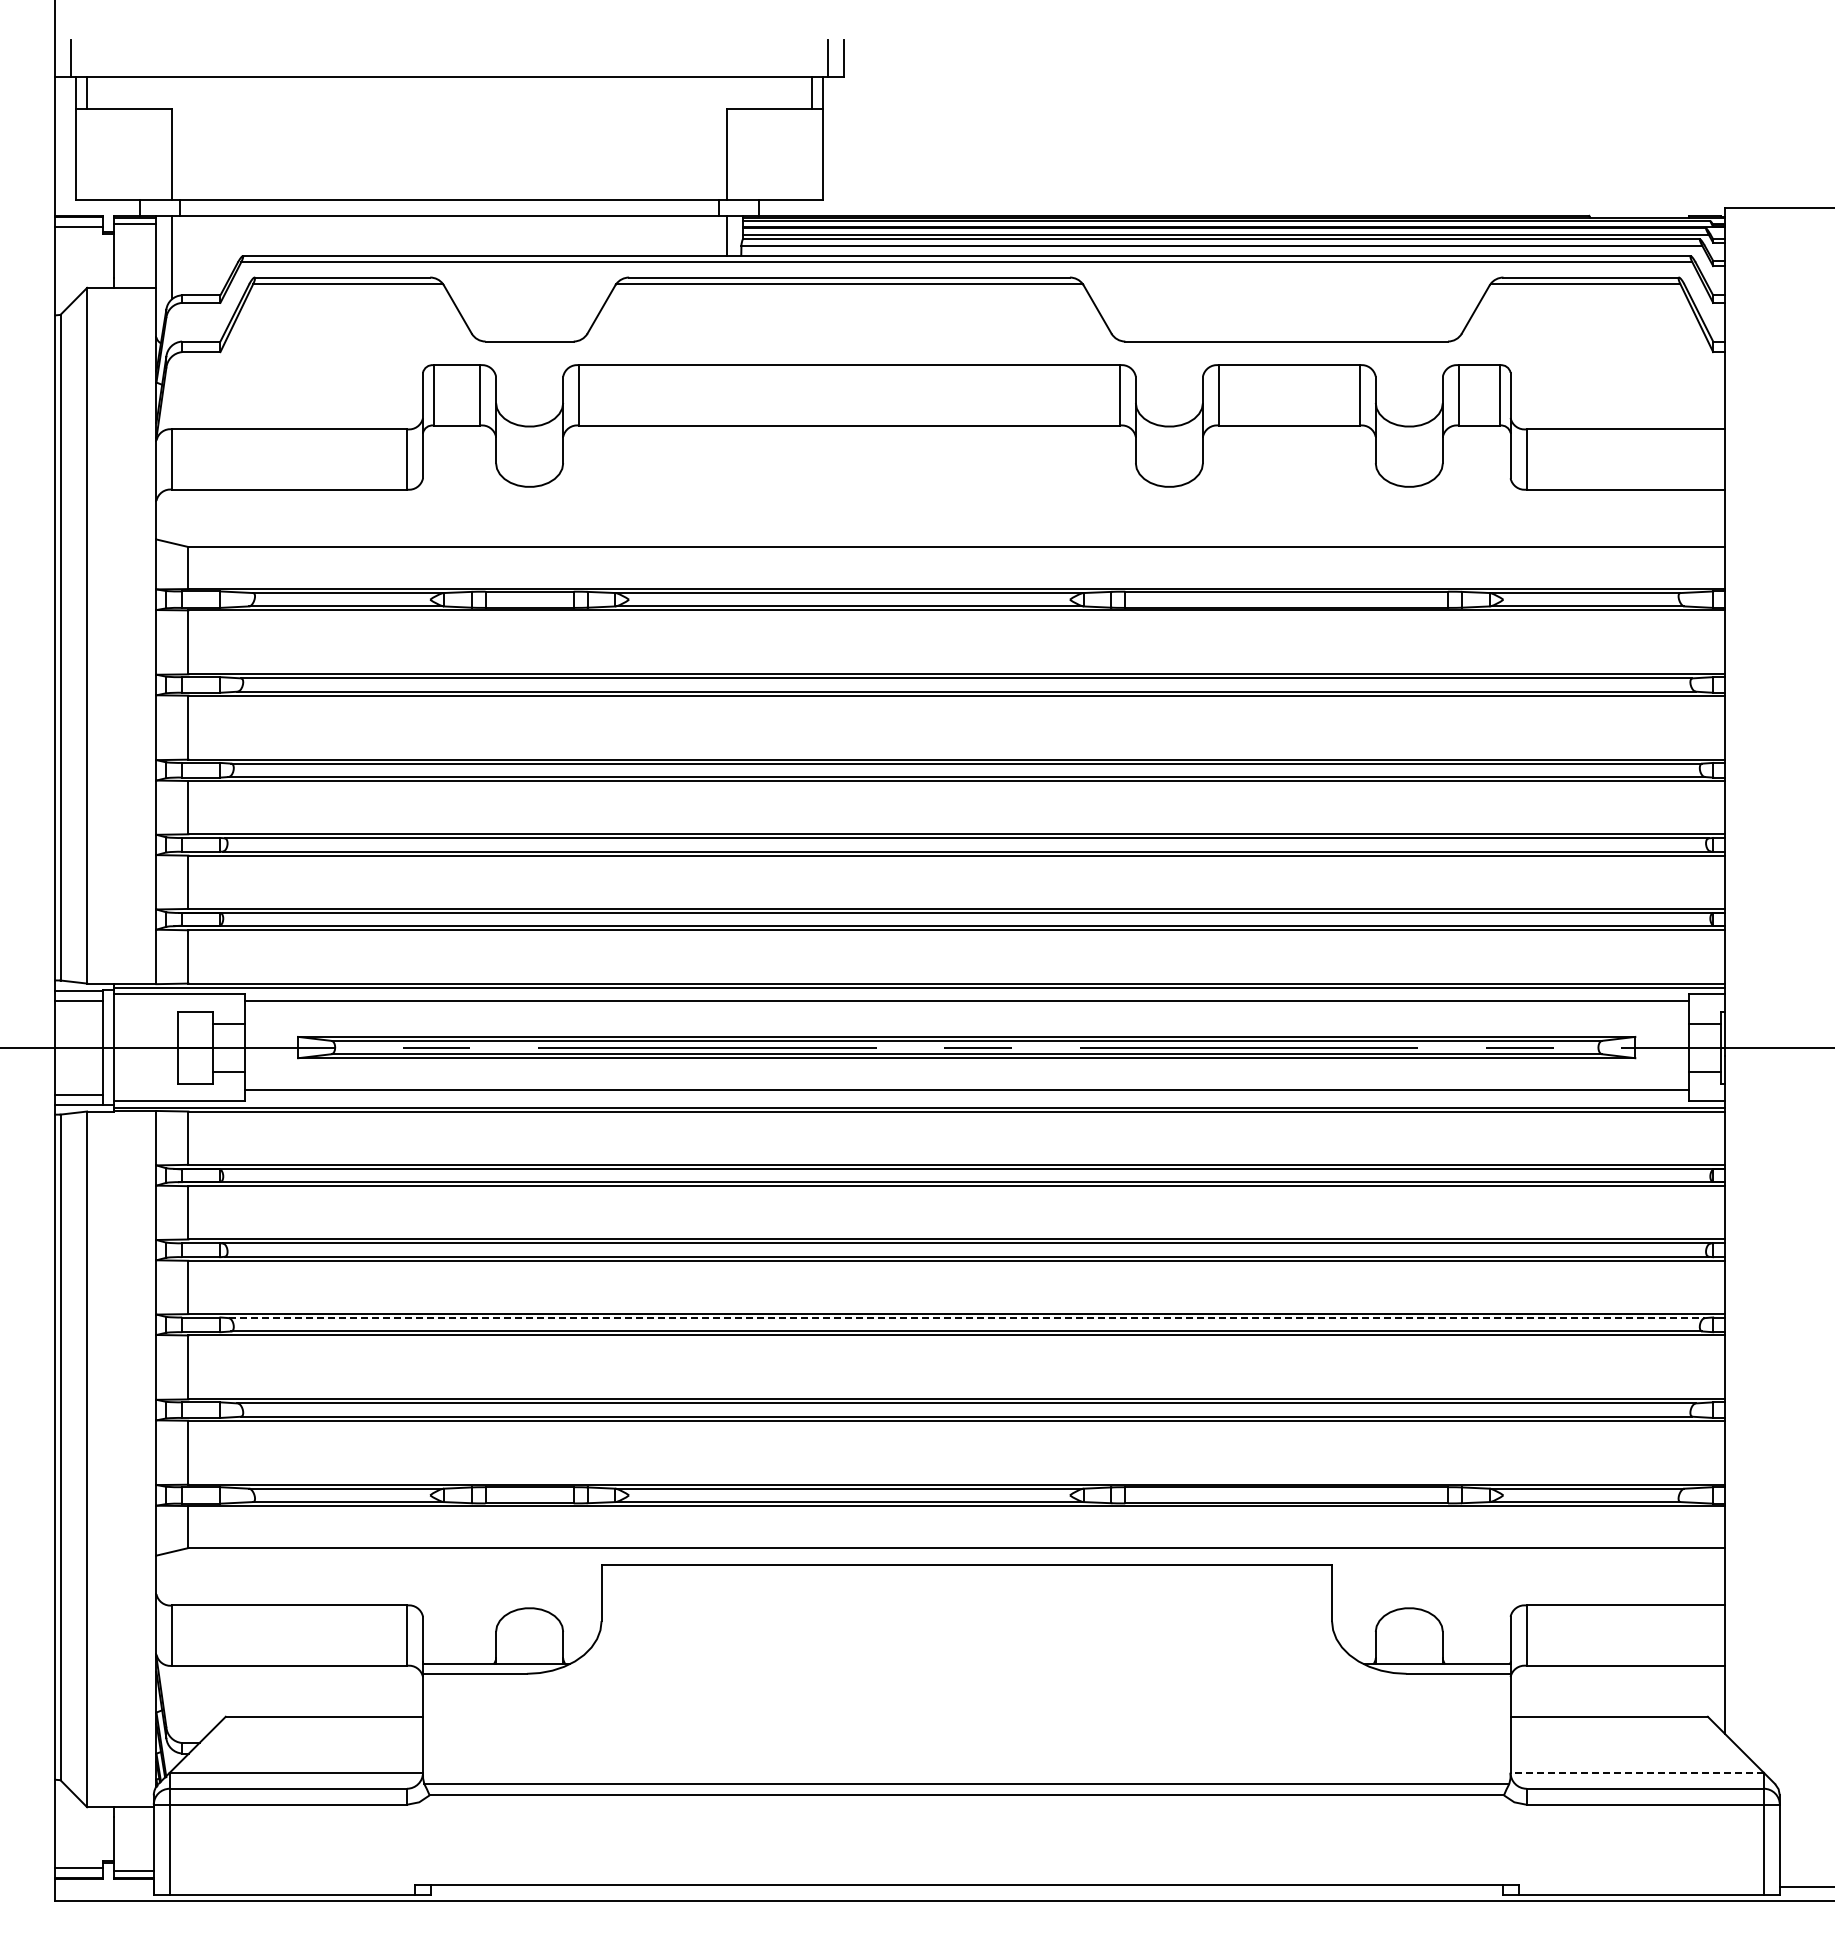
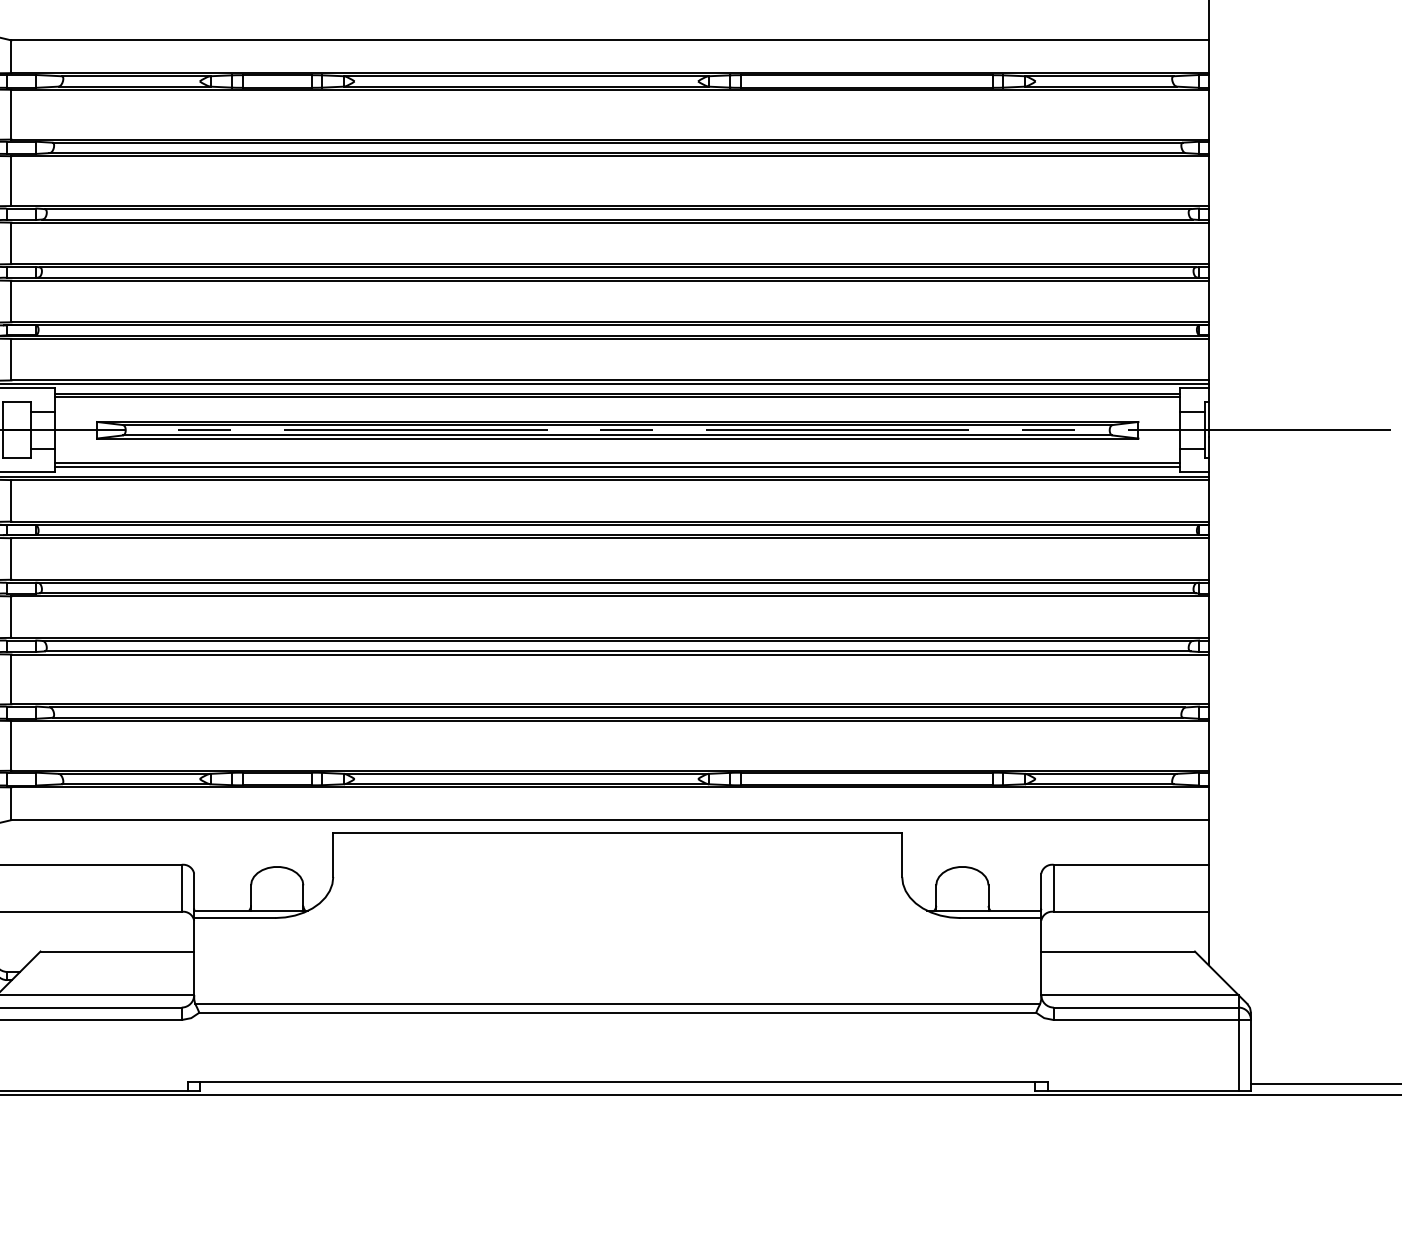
line: (966, 1004) -> (617, 396), added
line: (966, 1094) -> (617, 466), added
line: (966, 1318) -> (617, 641), dashed -> solid
line: (1637, 1772) -> (1140, 994), dashed -> solid

